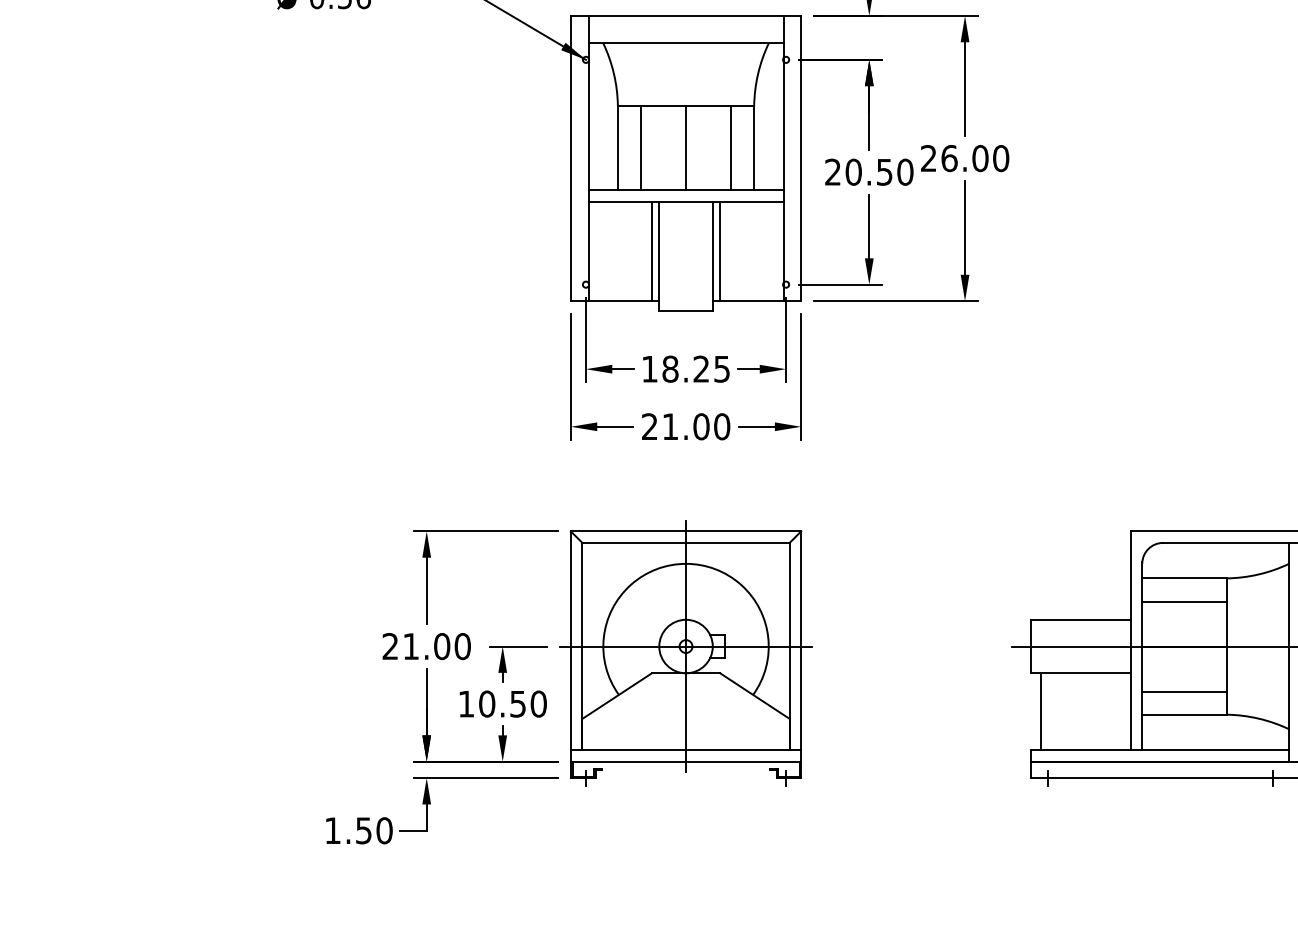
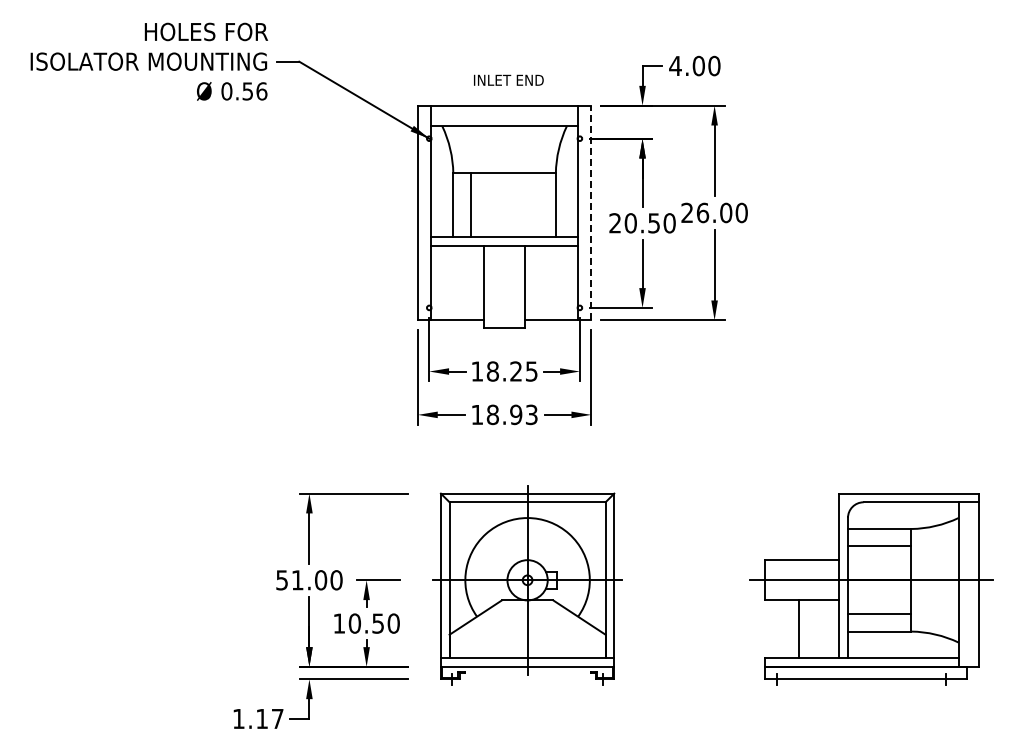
line: (685, 147) -> (504, 204), removed
line: (731, 147) -> (538, 204), removed
line: (801, 157) -> (591, 212), solid -> dashed
line: (651, 250) -> (478, 282), removed
line: (720, 250) -> (530, 282), removed
text: (685, 426) -> (504, 414), 21.00 -> 18.93
text: (389, 646) -> (281, 580), 21.00 -> 51.00
part: (685, 653) -> (527, 585), moved
line: (1041, 711) -> (799, 629), moved
text: (373, 830) -> (269, 718), 1.50 -> 1.17

